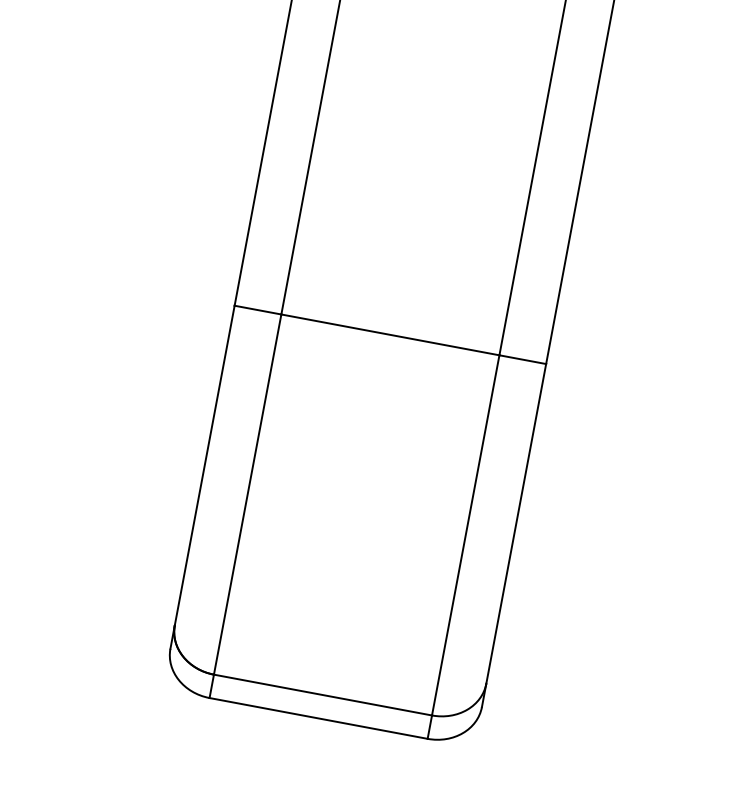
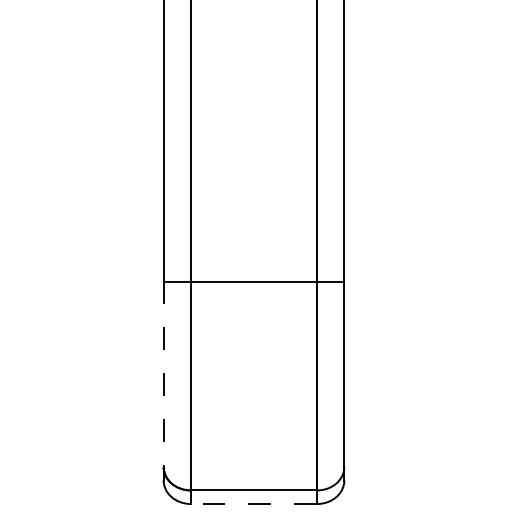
line: (204, 466) -> (163, 374), solid -> dashed
line: (317, 717) -> (253, 503), solid -> dashed

